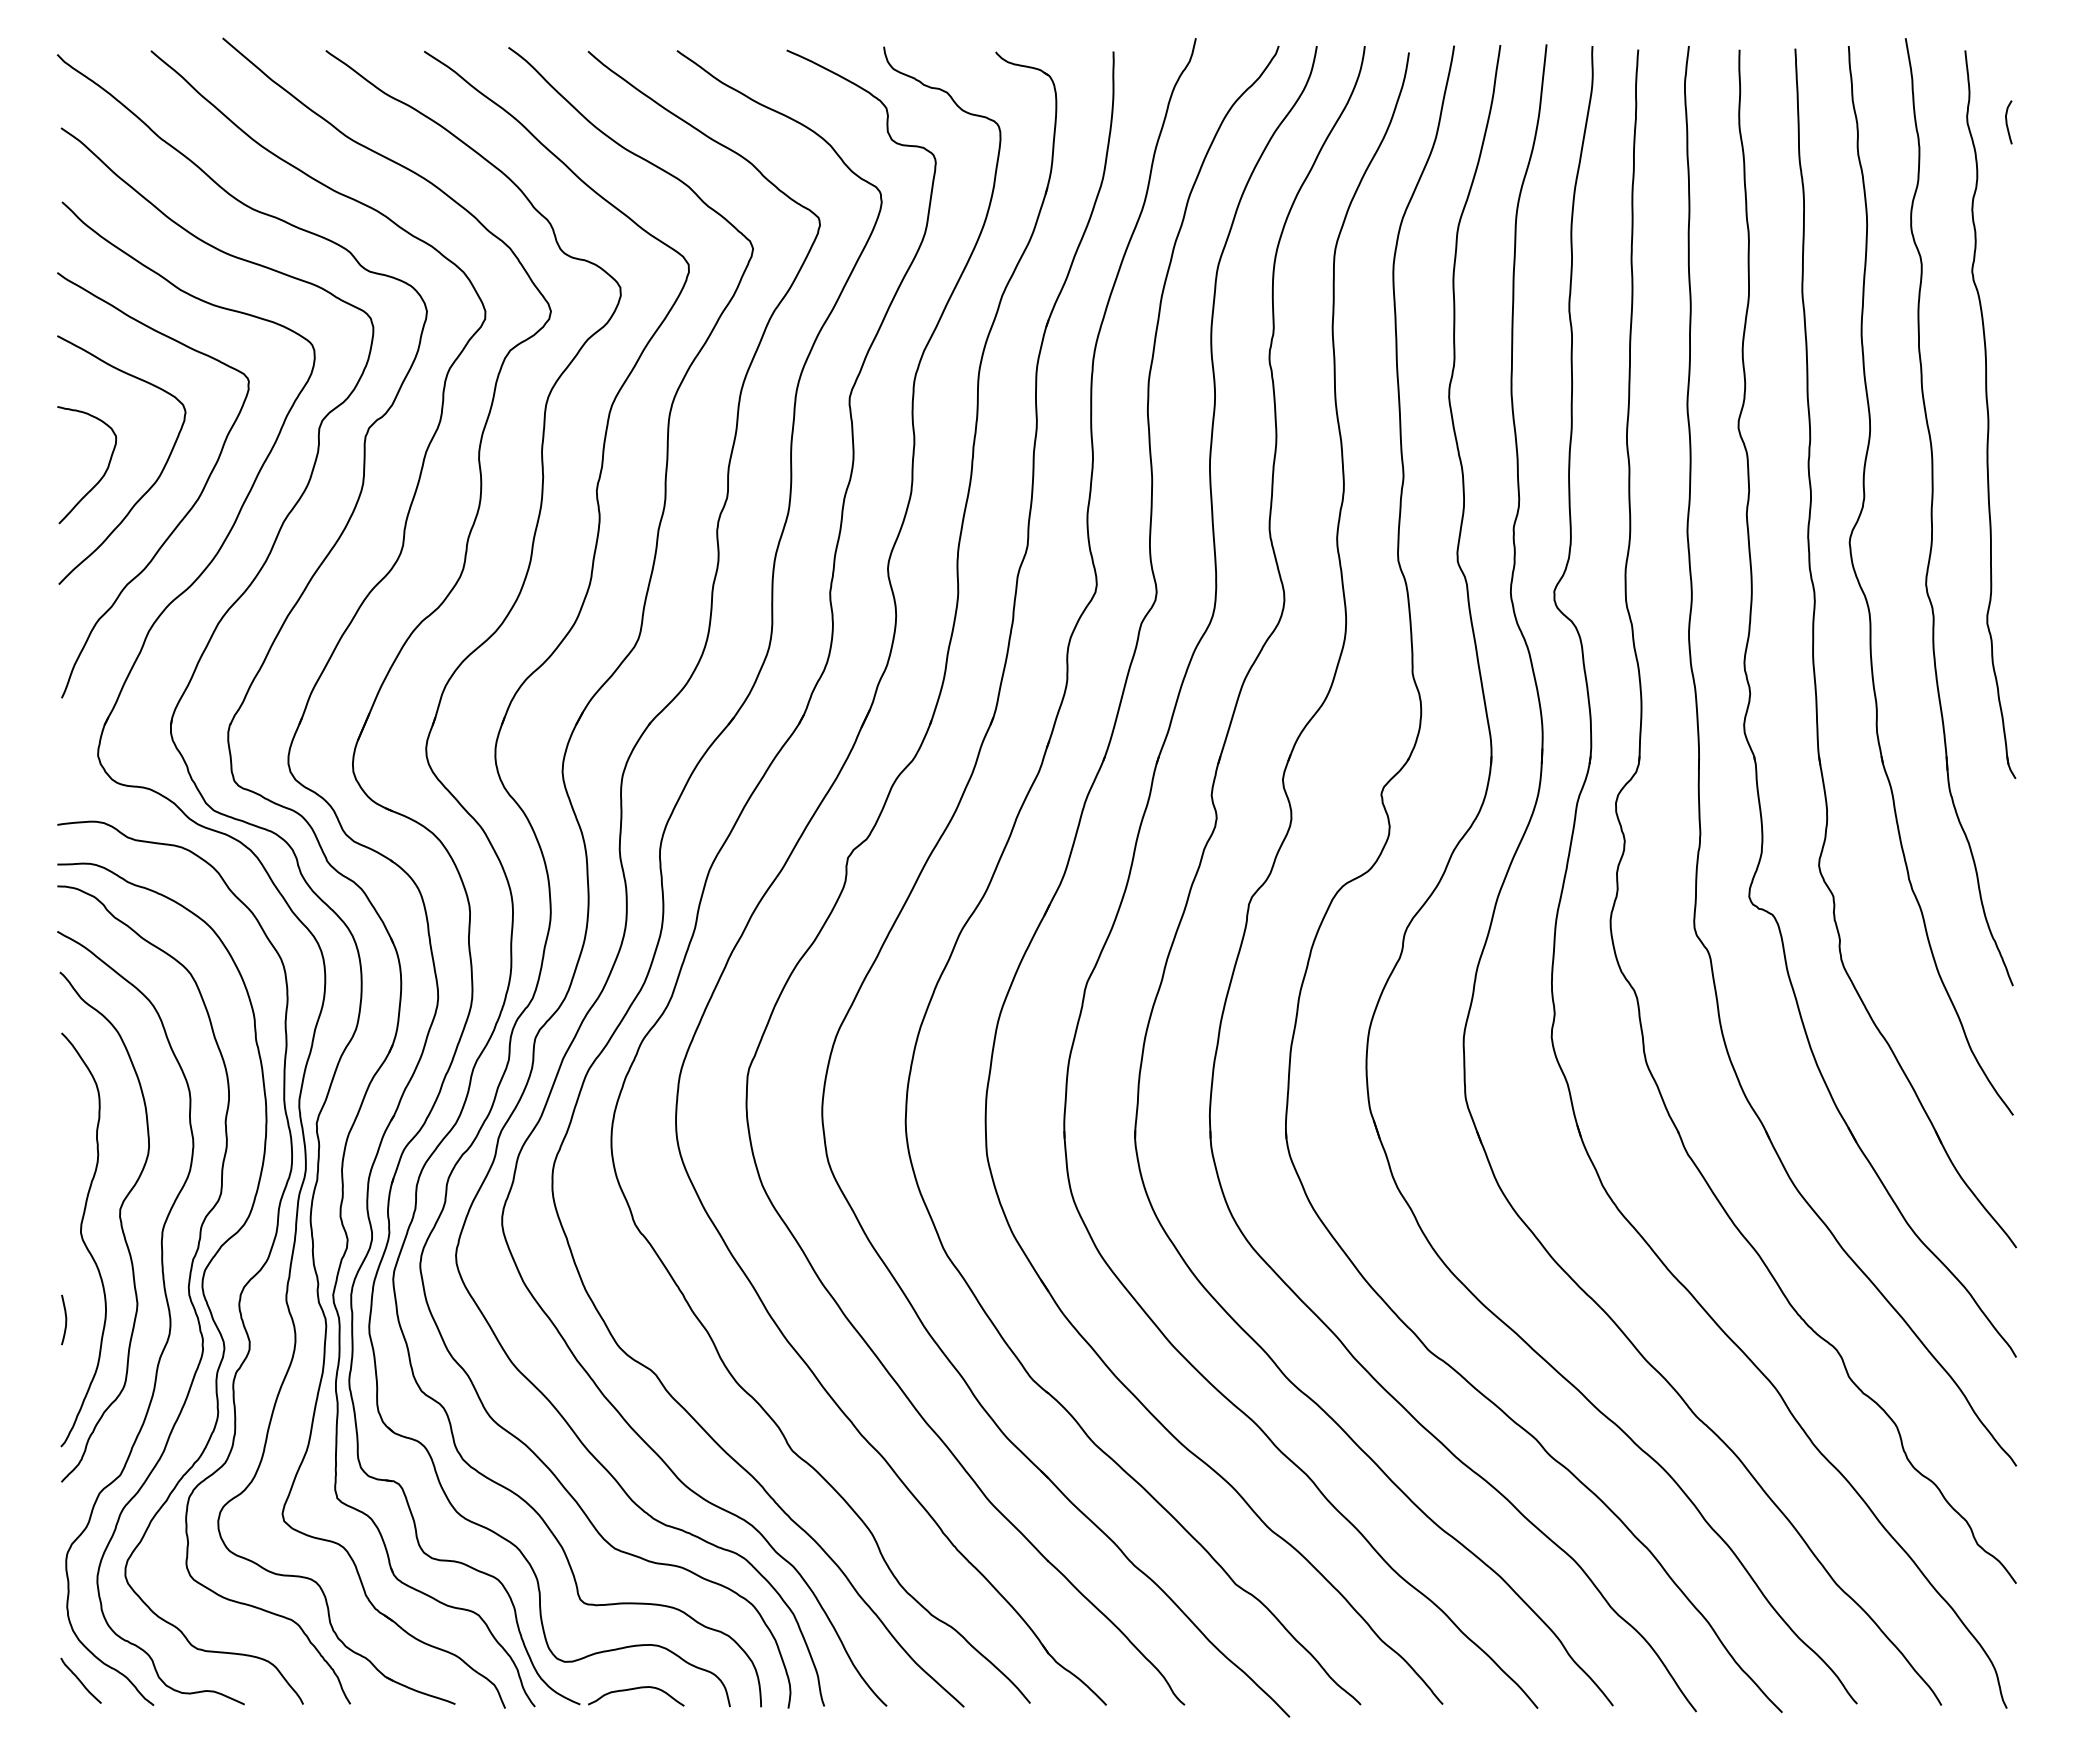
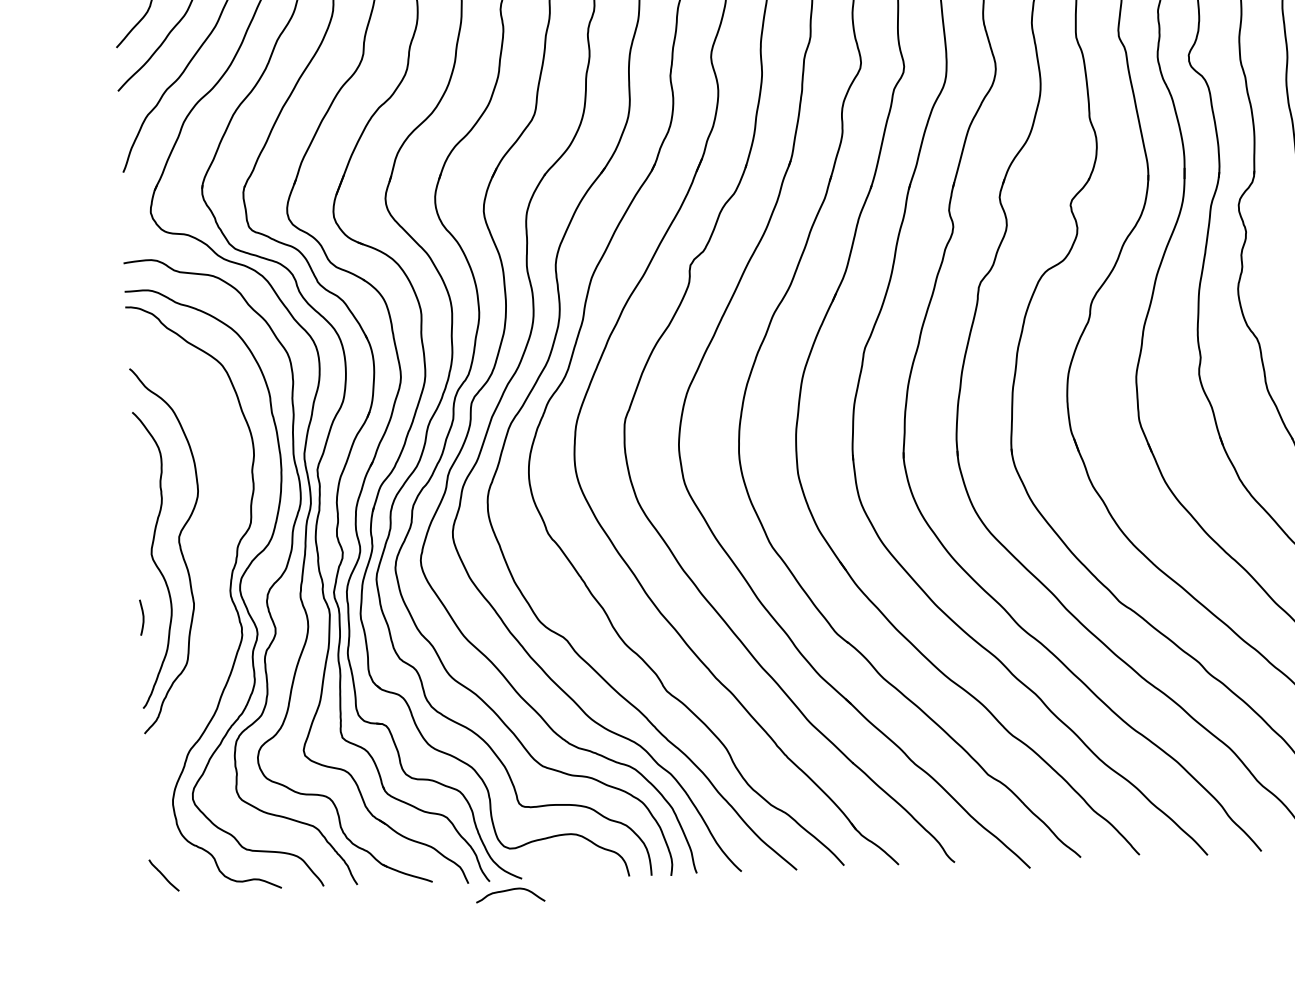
curve: (167, 1308) -> (215, 606), removed
curve: (636, 1689) -> (510, 890), moved

